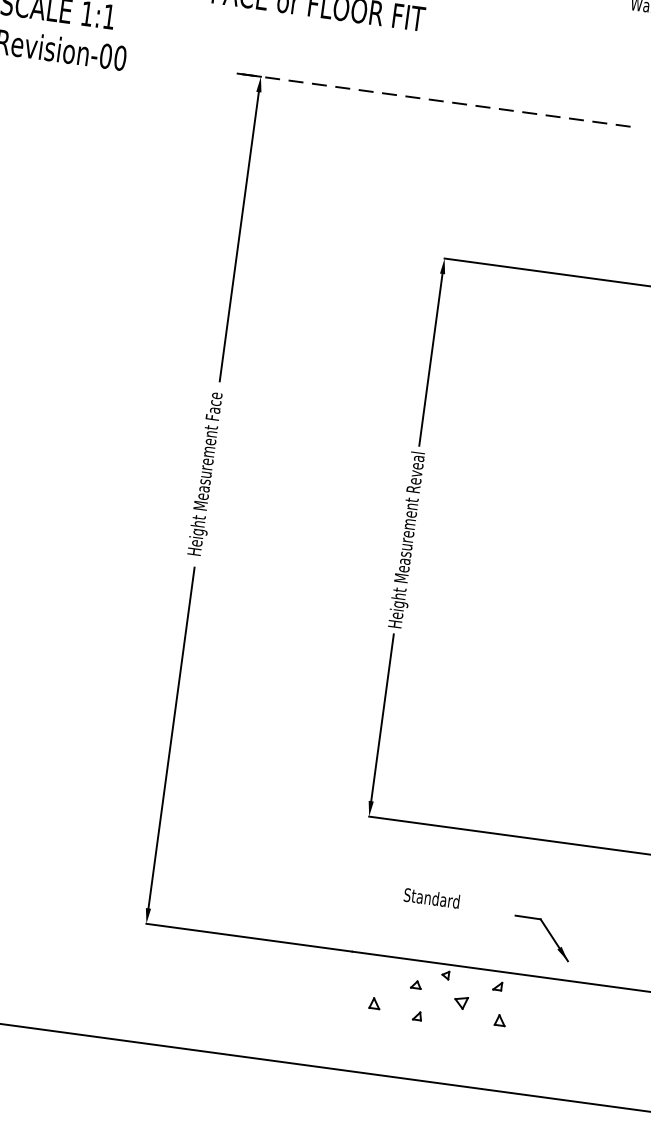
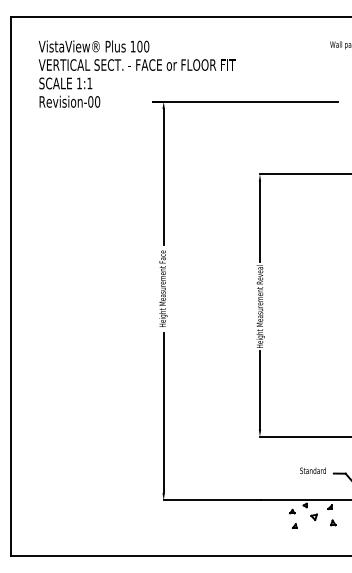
line: (434, 99) -> (245, 101), dashed -> solid
text: (430, 897) -> (312, 470), moved
part: (375, 1002) -> (274, 522), removed

